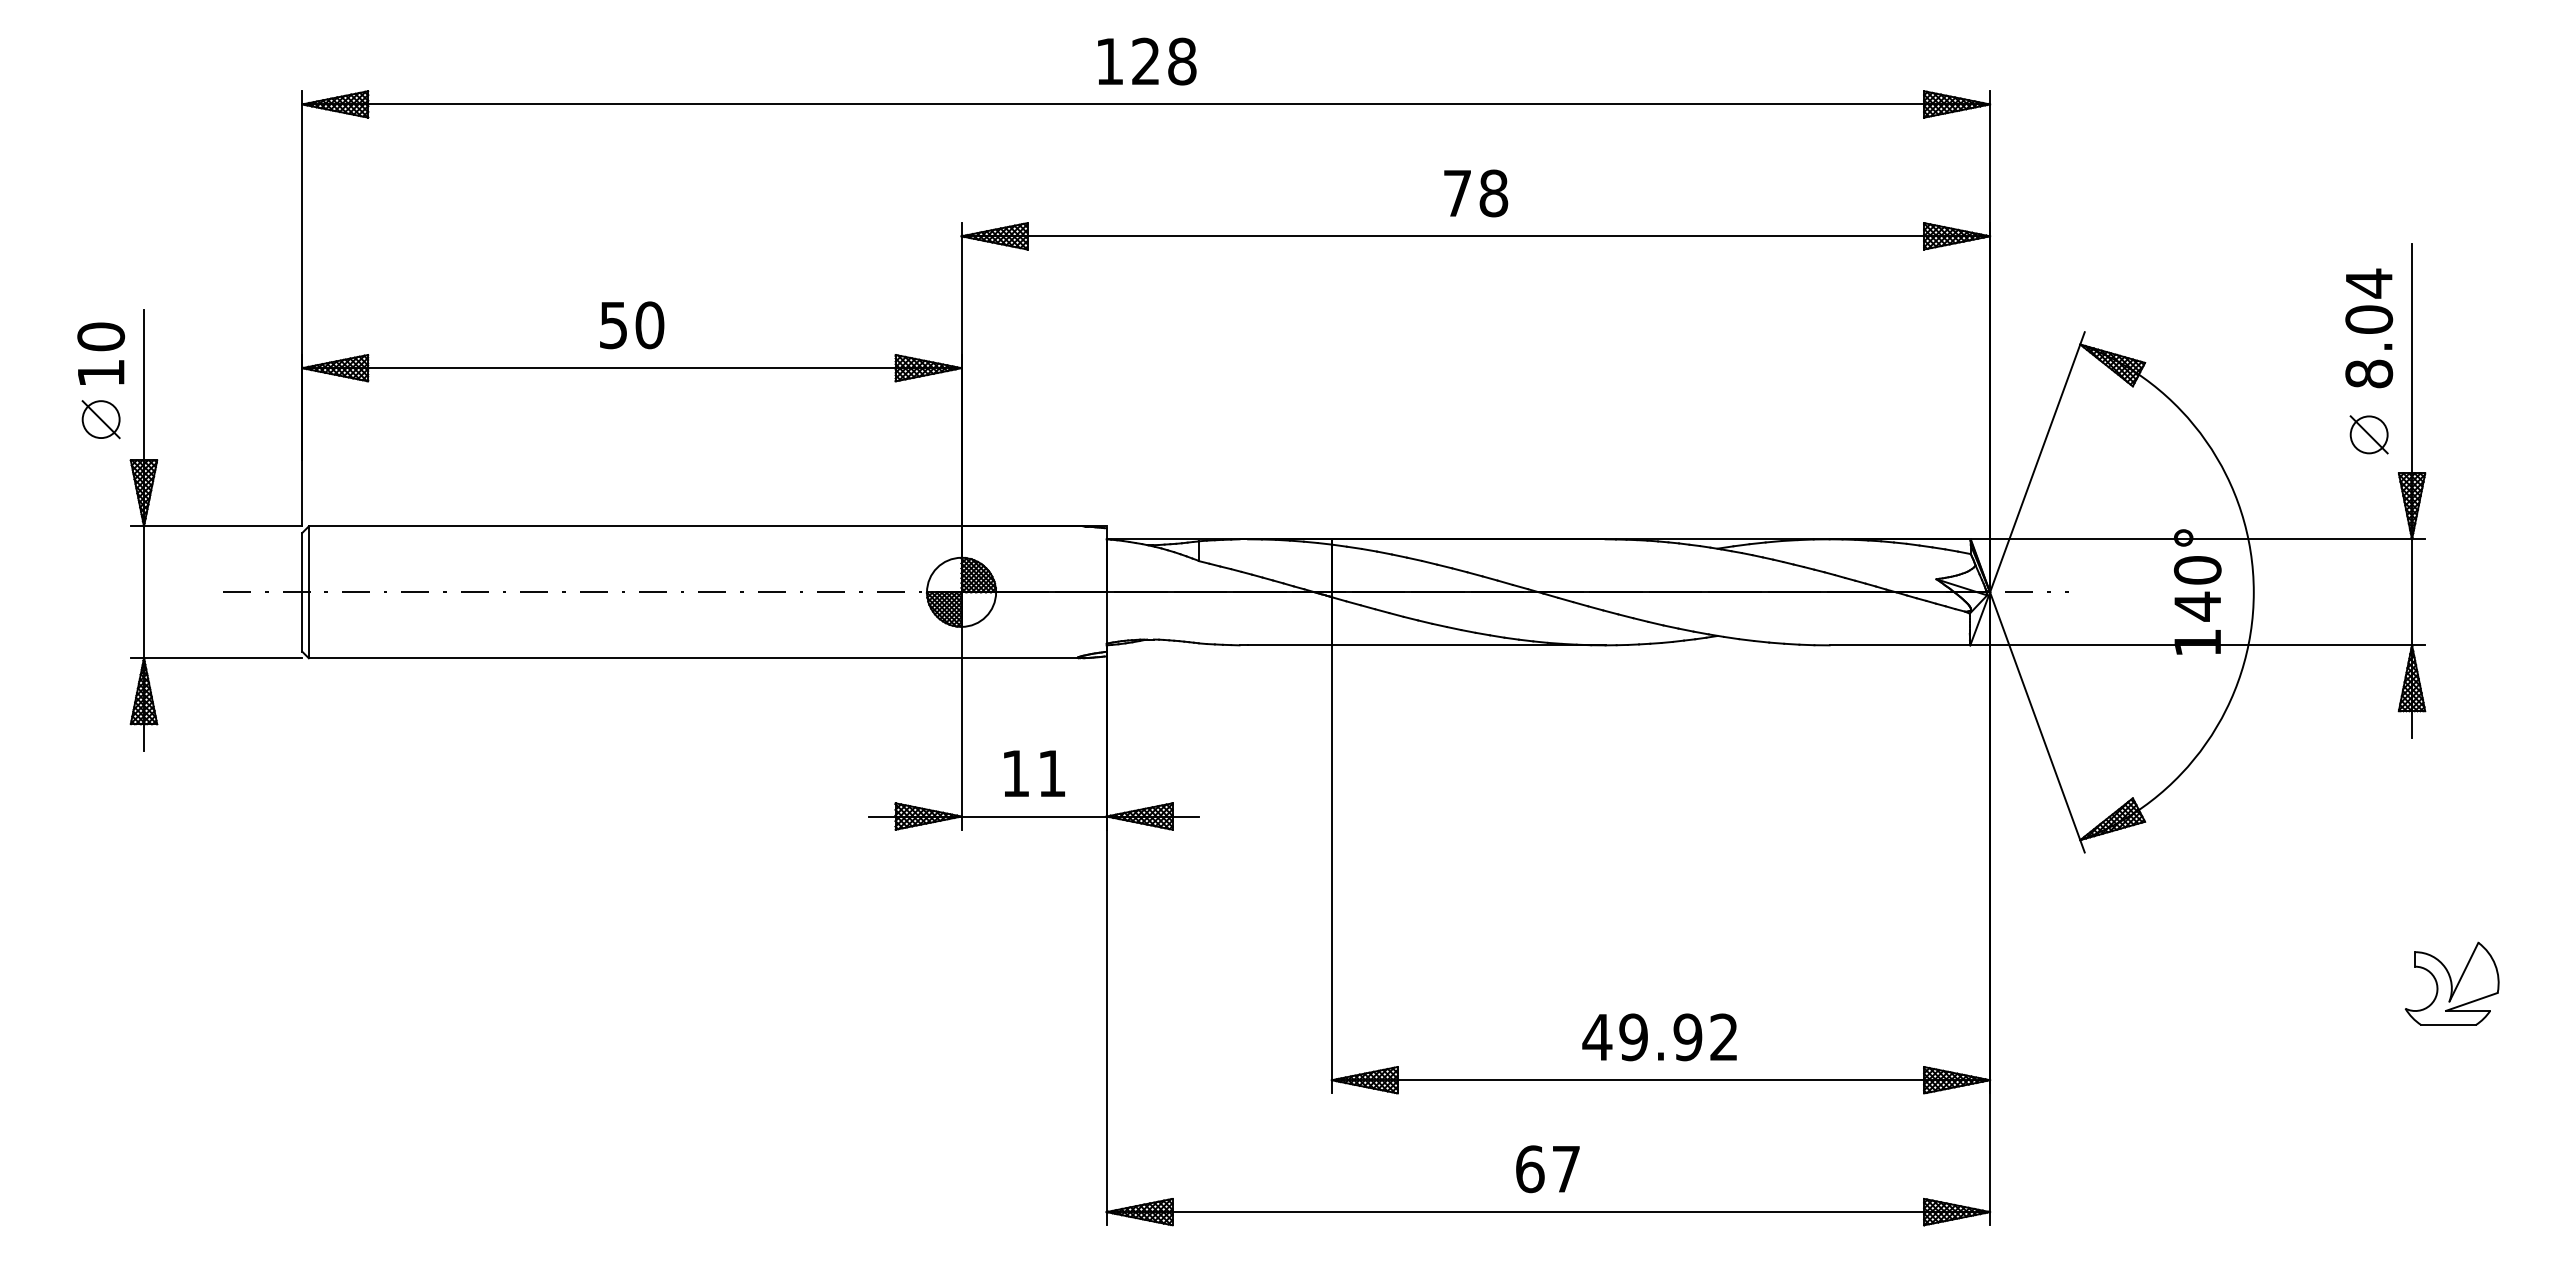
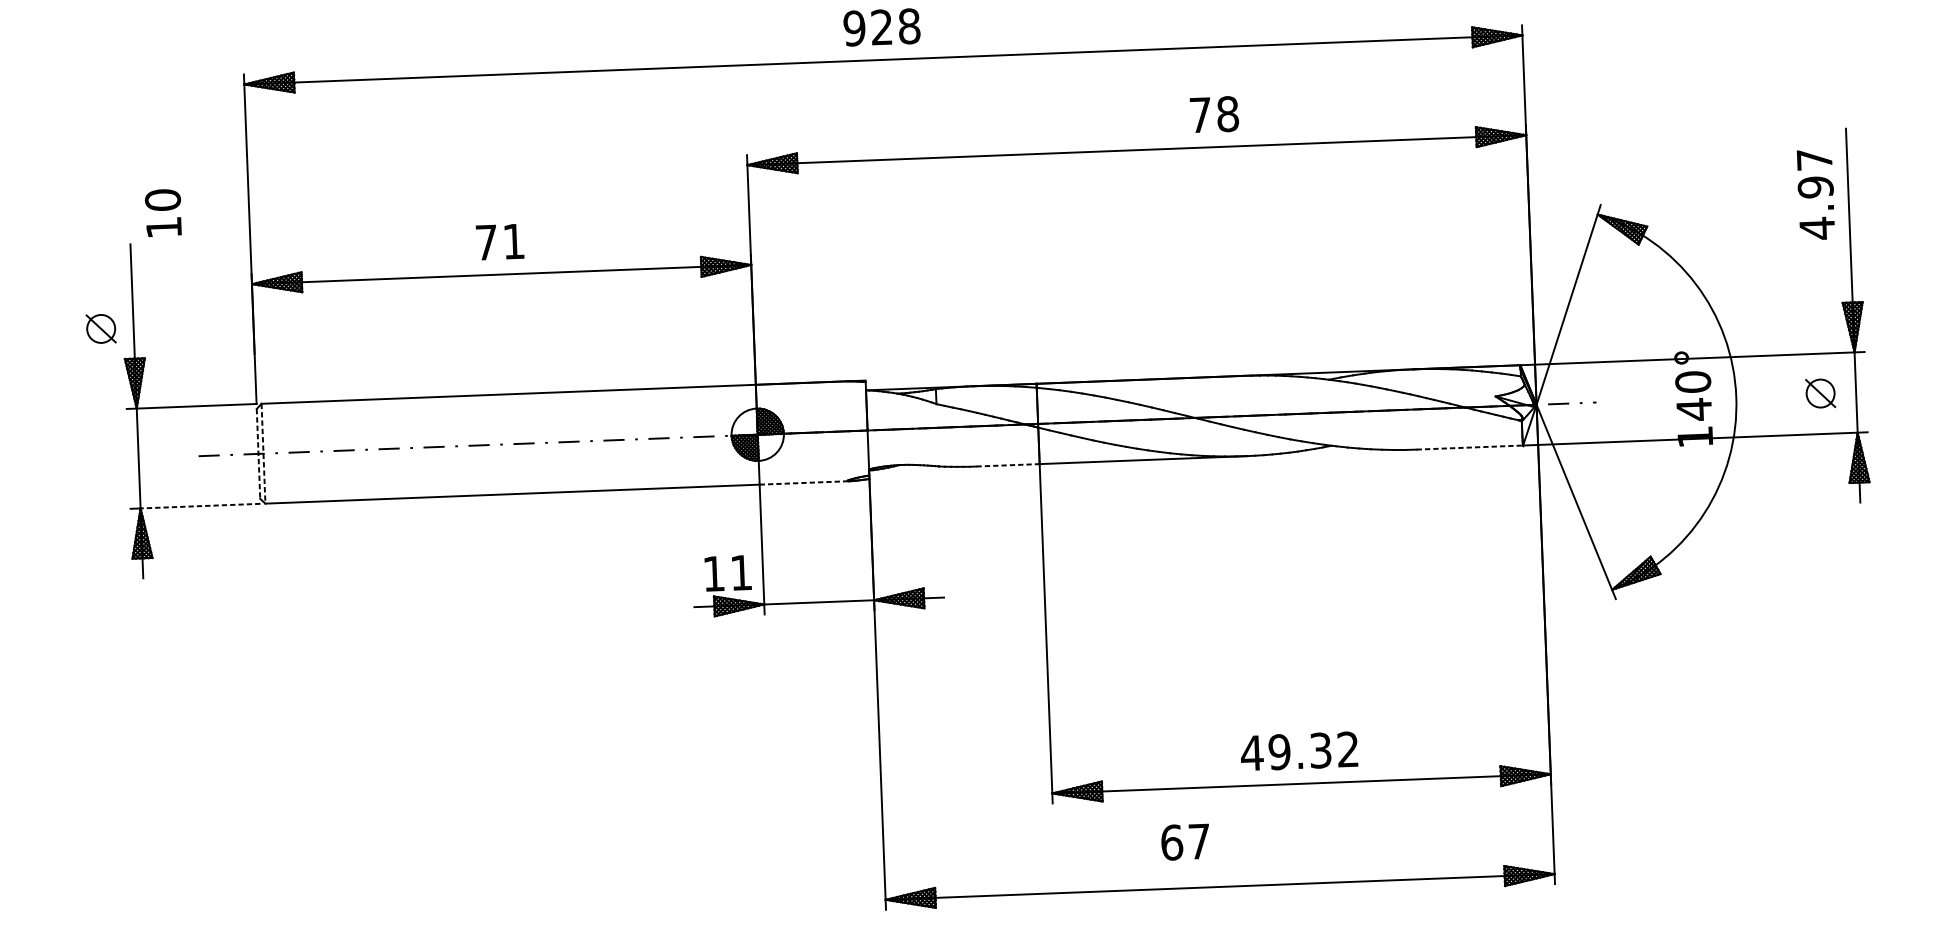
text: (1109, 61) -> (854, 28), 128 -> 928
text: (1476, 193) -> (1214, 114), moved
text: (632, 325) -> (500, 242), 50 -> 71
text: (2369, 328) -> (1816, 193), 8.04 -> 4.97
text: (101, 353) -> (163, 212), moved
part: (2368, 434) -> (1820, 393), moved
line: (302, 592) -> (258, 454), solid -> dashed
line: (308, 592) -> (263, 453), solid -> dashed
line: (1290, 645) -> (1008, 465), solid -> dashed
line: (1900, 645) -> (1470, 447), solid -> dashed
line: (222, 658) -> (200, 506), solid -> dashed
line: (1021, 658) -> (805, 483), solid -> dashed
text: (1034, 773) -> (728, 573), moved
part: (2451, 983) -> (1897, 687), removed
text: (1687, 1037) -> (1320, 750), 49.92 -> 49.32
text: (1547, 1169) -> (1185, 842), moved

